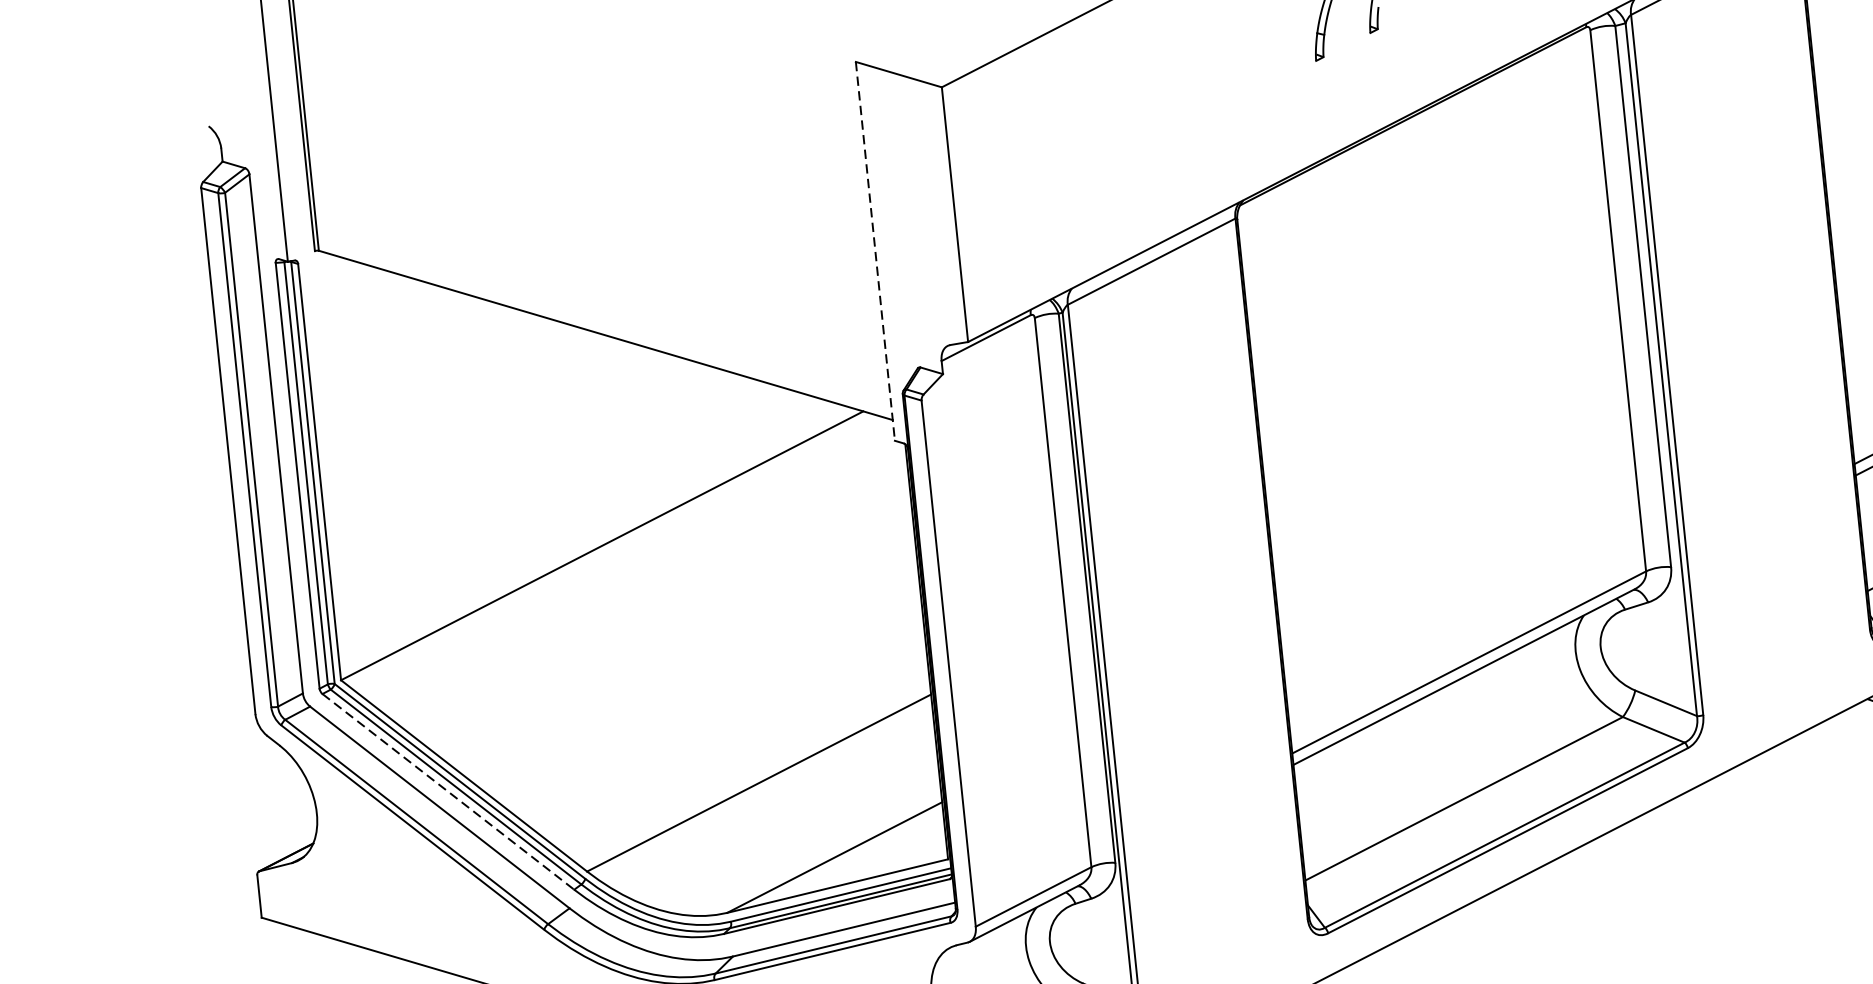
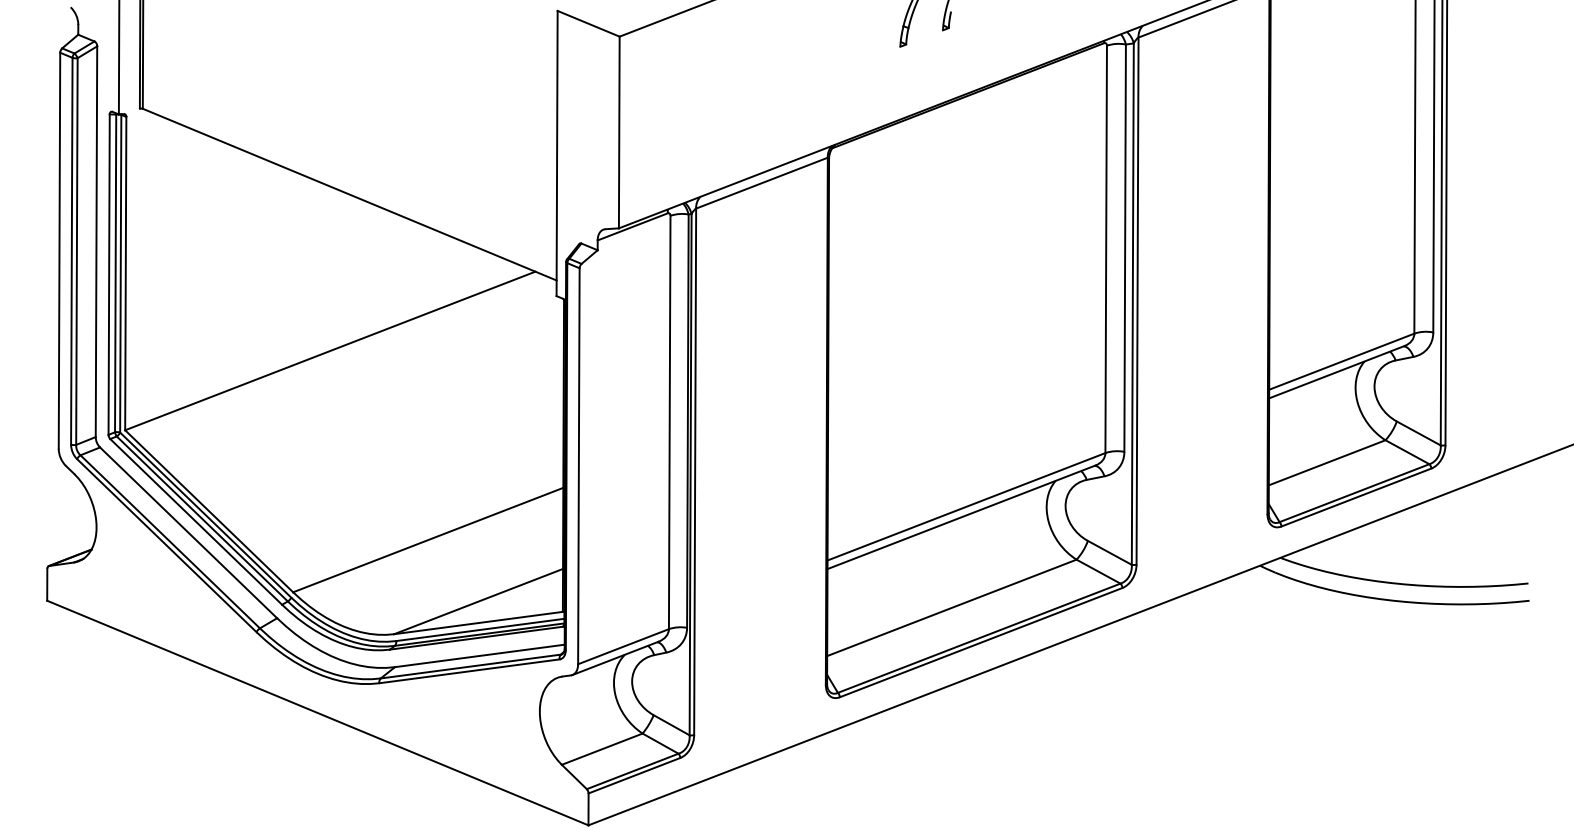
line: (875, 251) -> (557, 153), dashed -> solid
line: (448, 792) -> (196, 522), dashed -> solid

